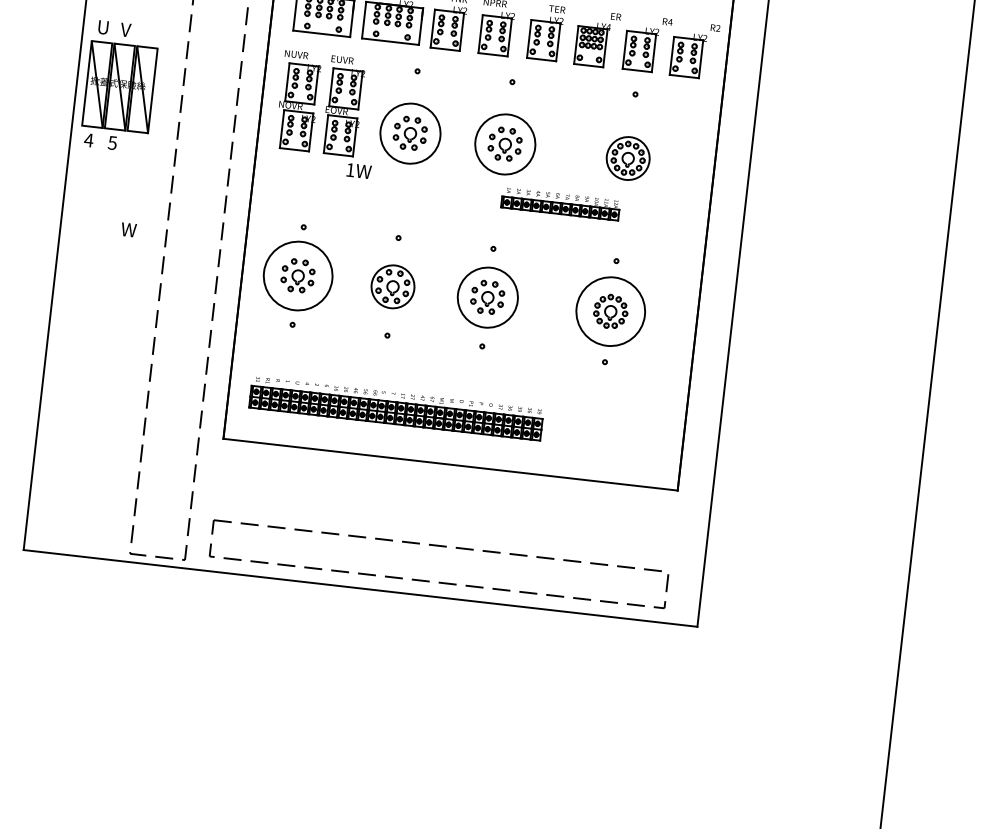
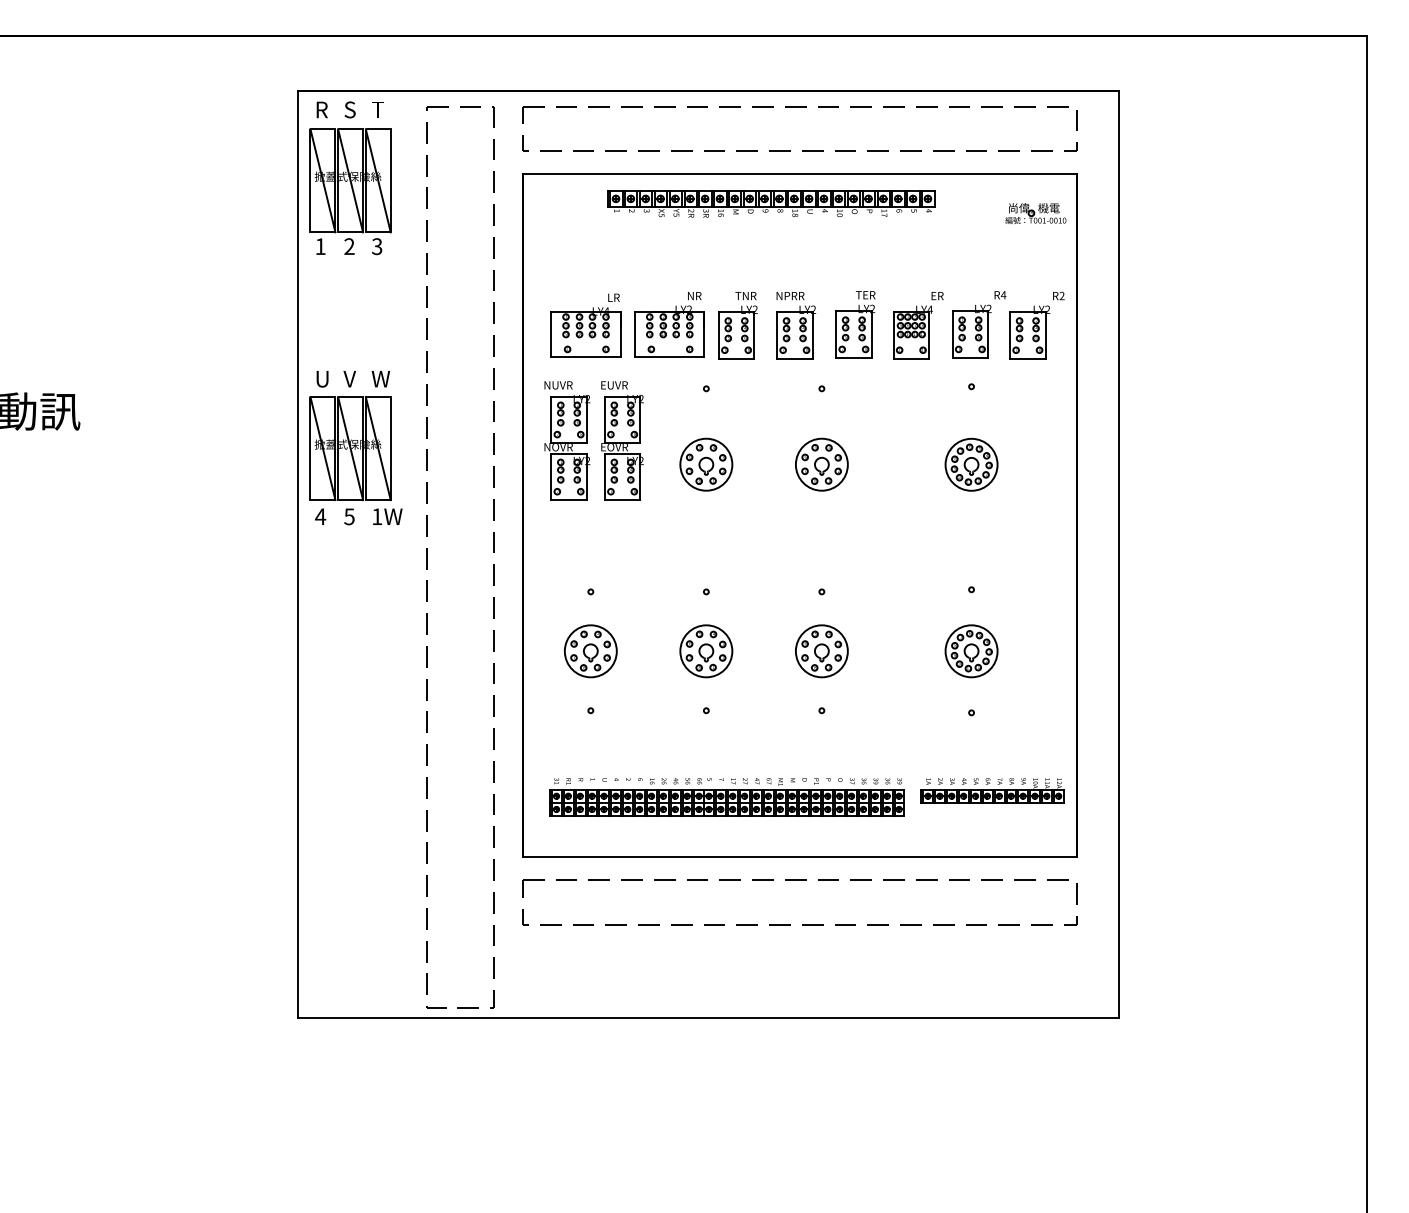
circle: (410, 133) -> (706, 464), size x0.71
circle: (505, 144) -> (821, 464), size x0.71
text: (358, 170) -> (387, 516), moved
part: (560, 203) -> (992, 790), moved
text: (128, 230) -> (380, 379), moved
circle: (297, 276) -> (590, 651), size x0.62
circle: (487, 297) -> (821, 651), size x0.71
circle: (610, 311) -> (971, 651), size x0.62
part: (440, 546) -> (799, 880), moved

